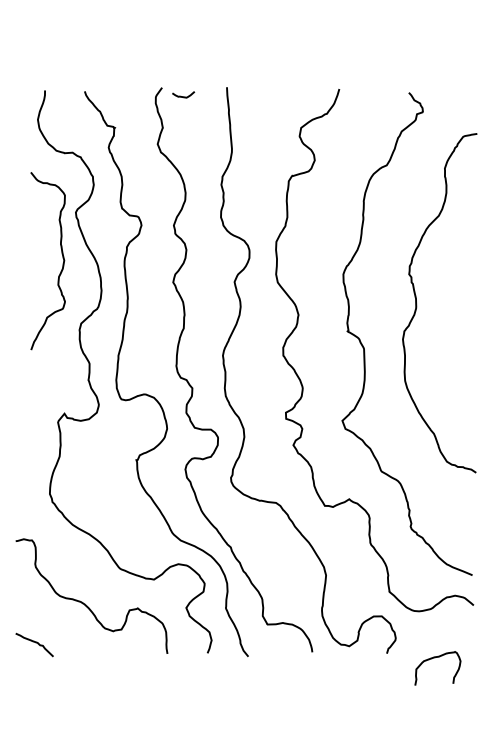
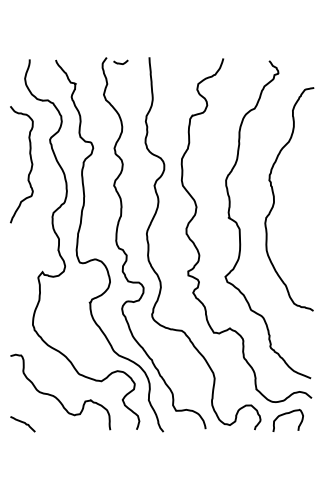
curve: (61, 256) -> (30, 161), moved
curve: (436, 658) -> (287, 414), moved

